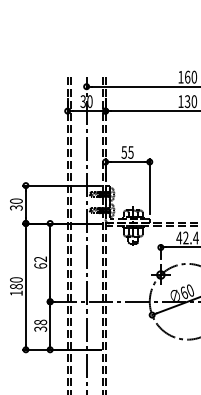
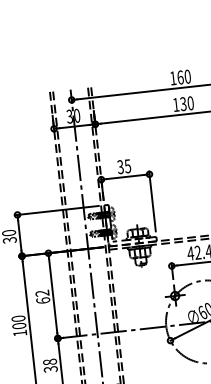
text: (123, 152) -> (119, 167), 55 -> 35
text: (16, 286) -> (19, 325), 180 -> 100

